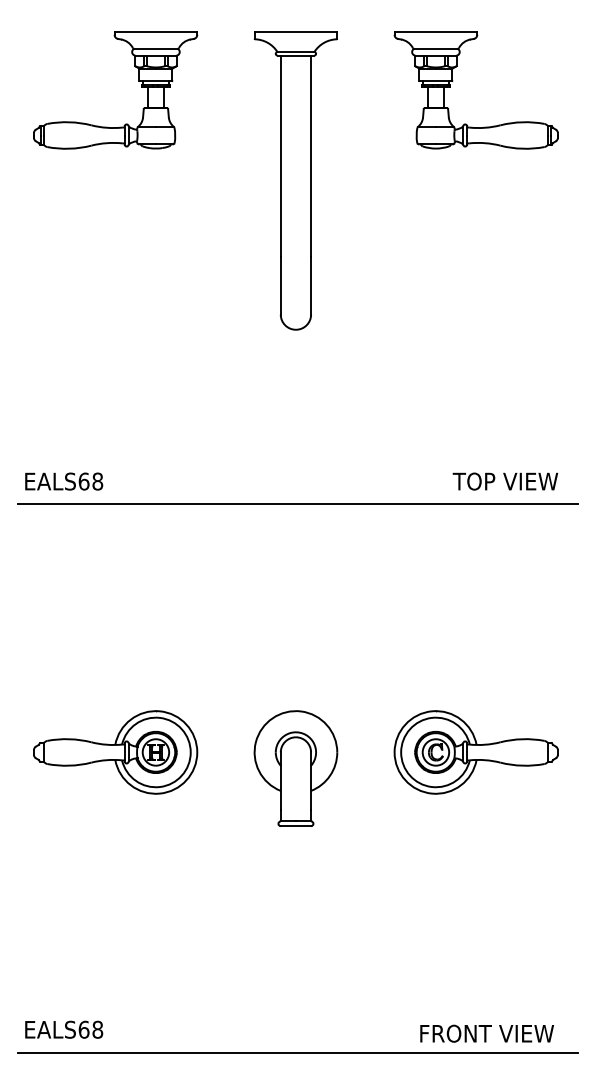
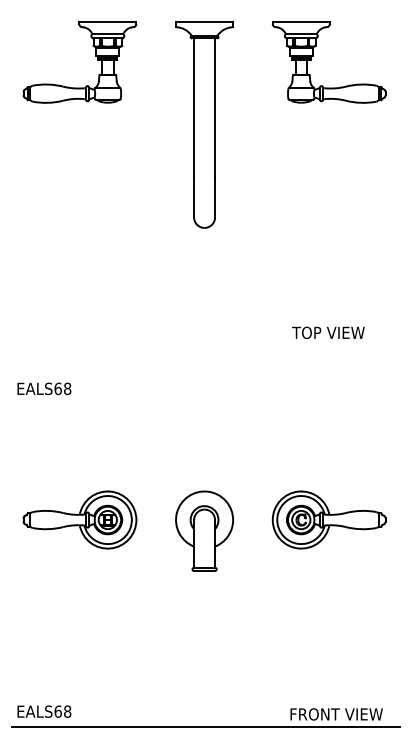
text: (64, 481) -> (44, 388), moved
text: (505, 481) -> (328, 332), moved
line: (297, 504) -> (205, 348), removed

